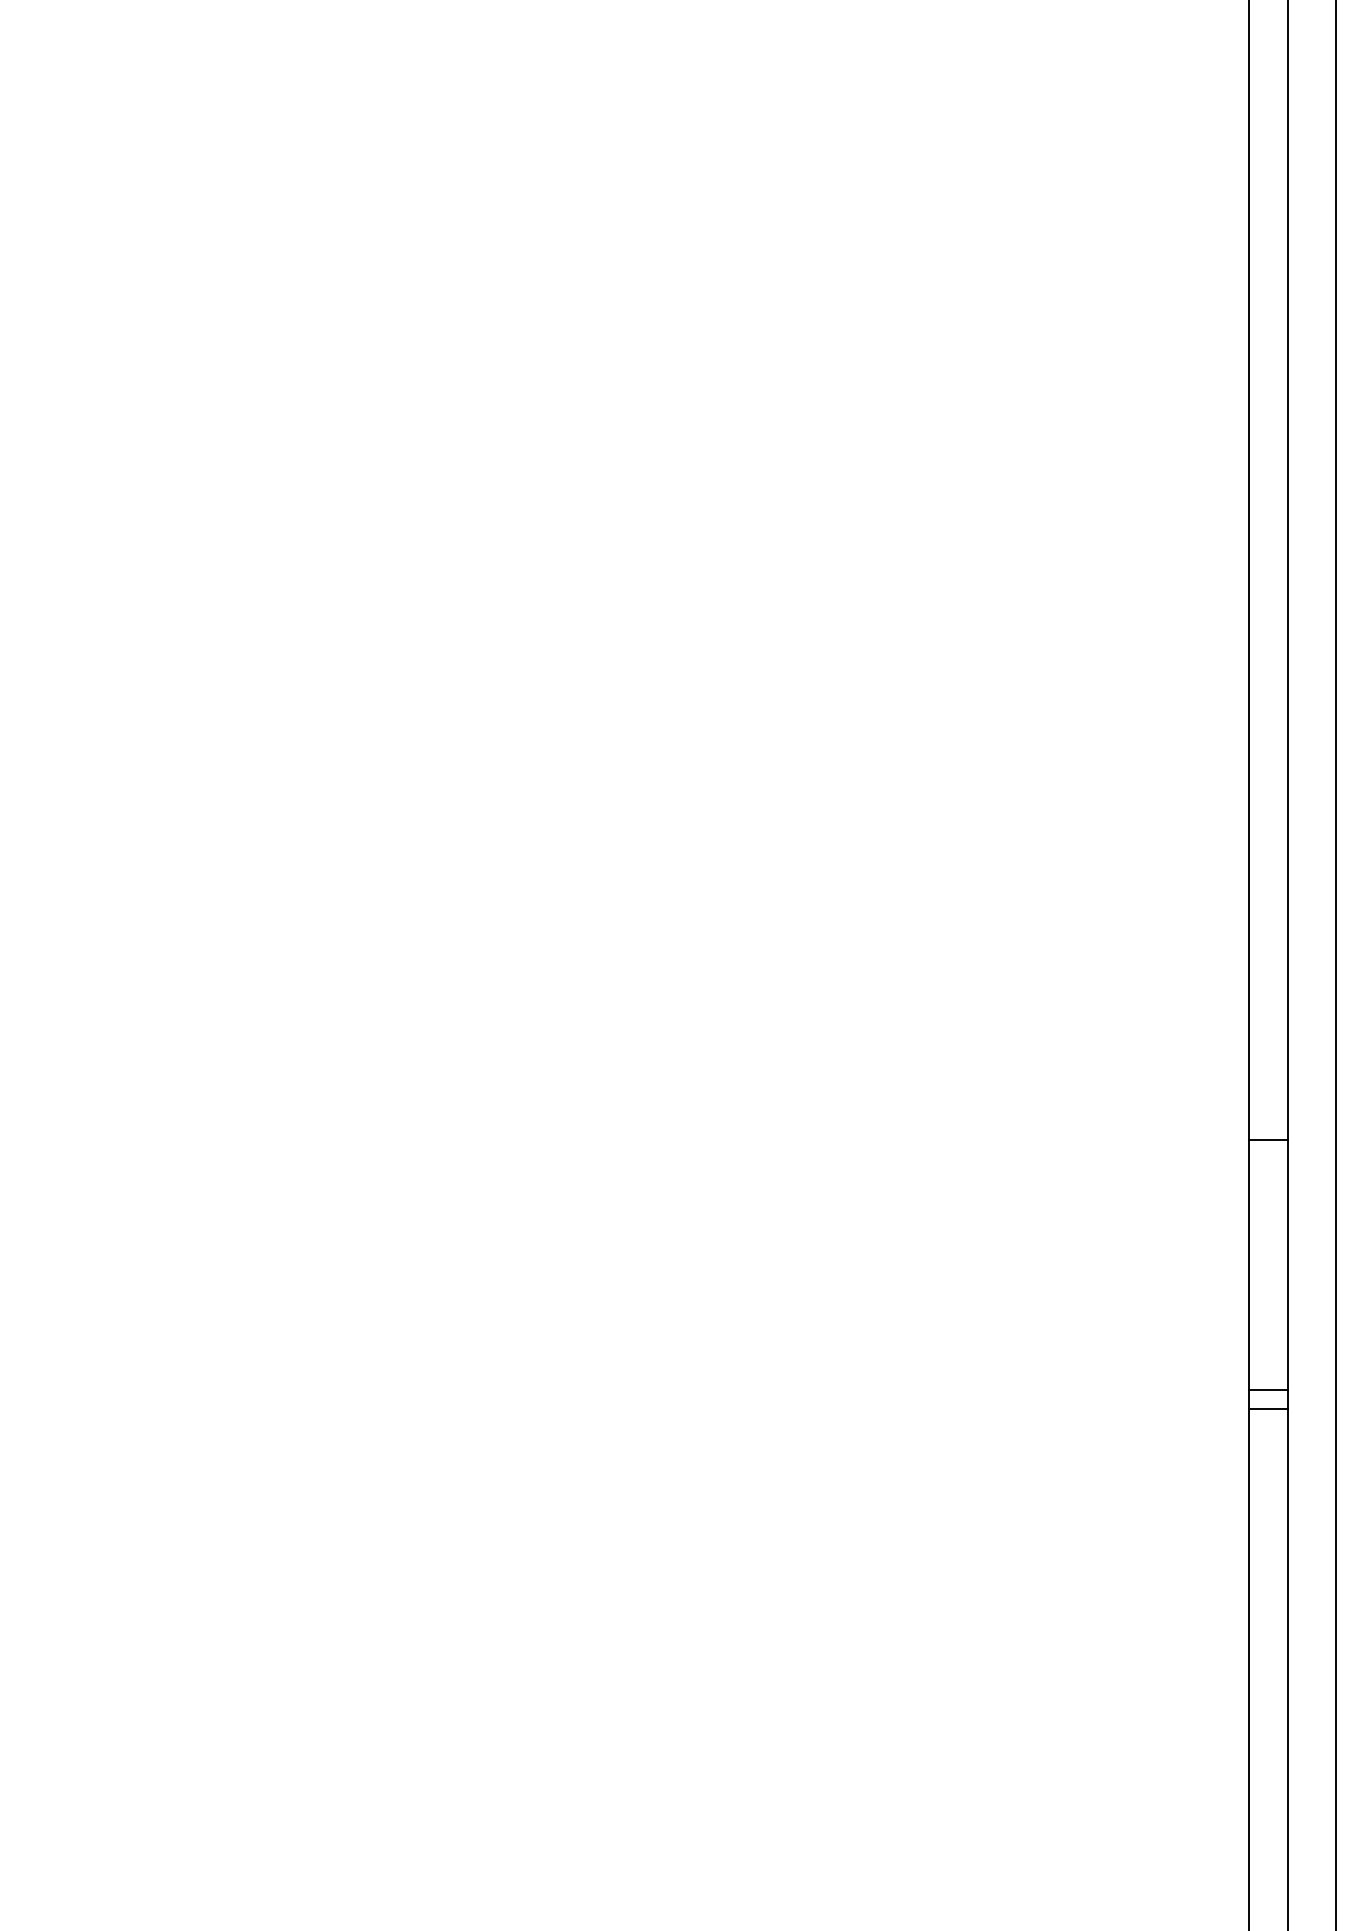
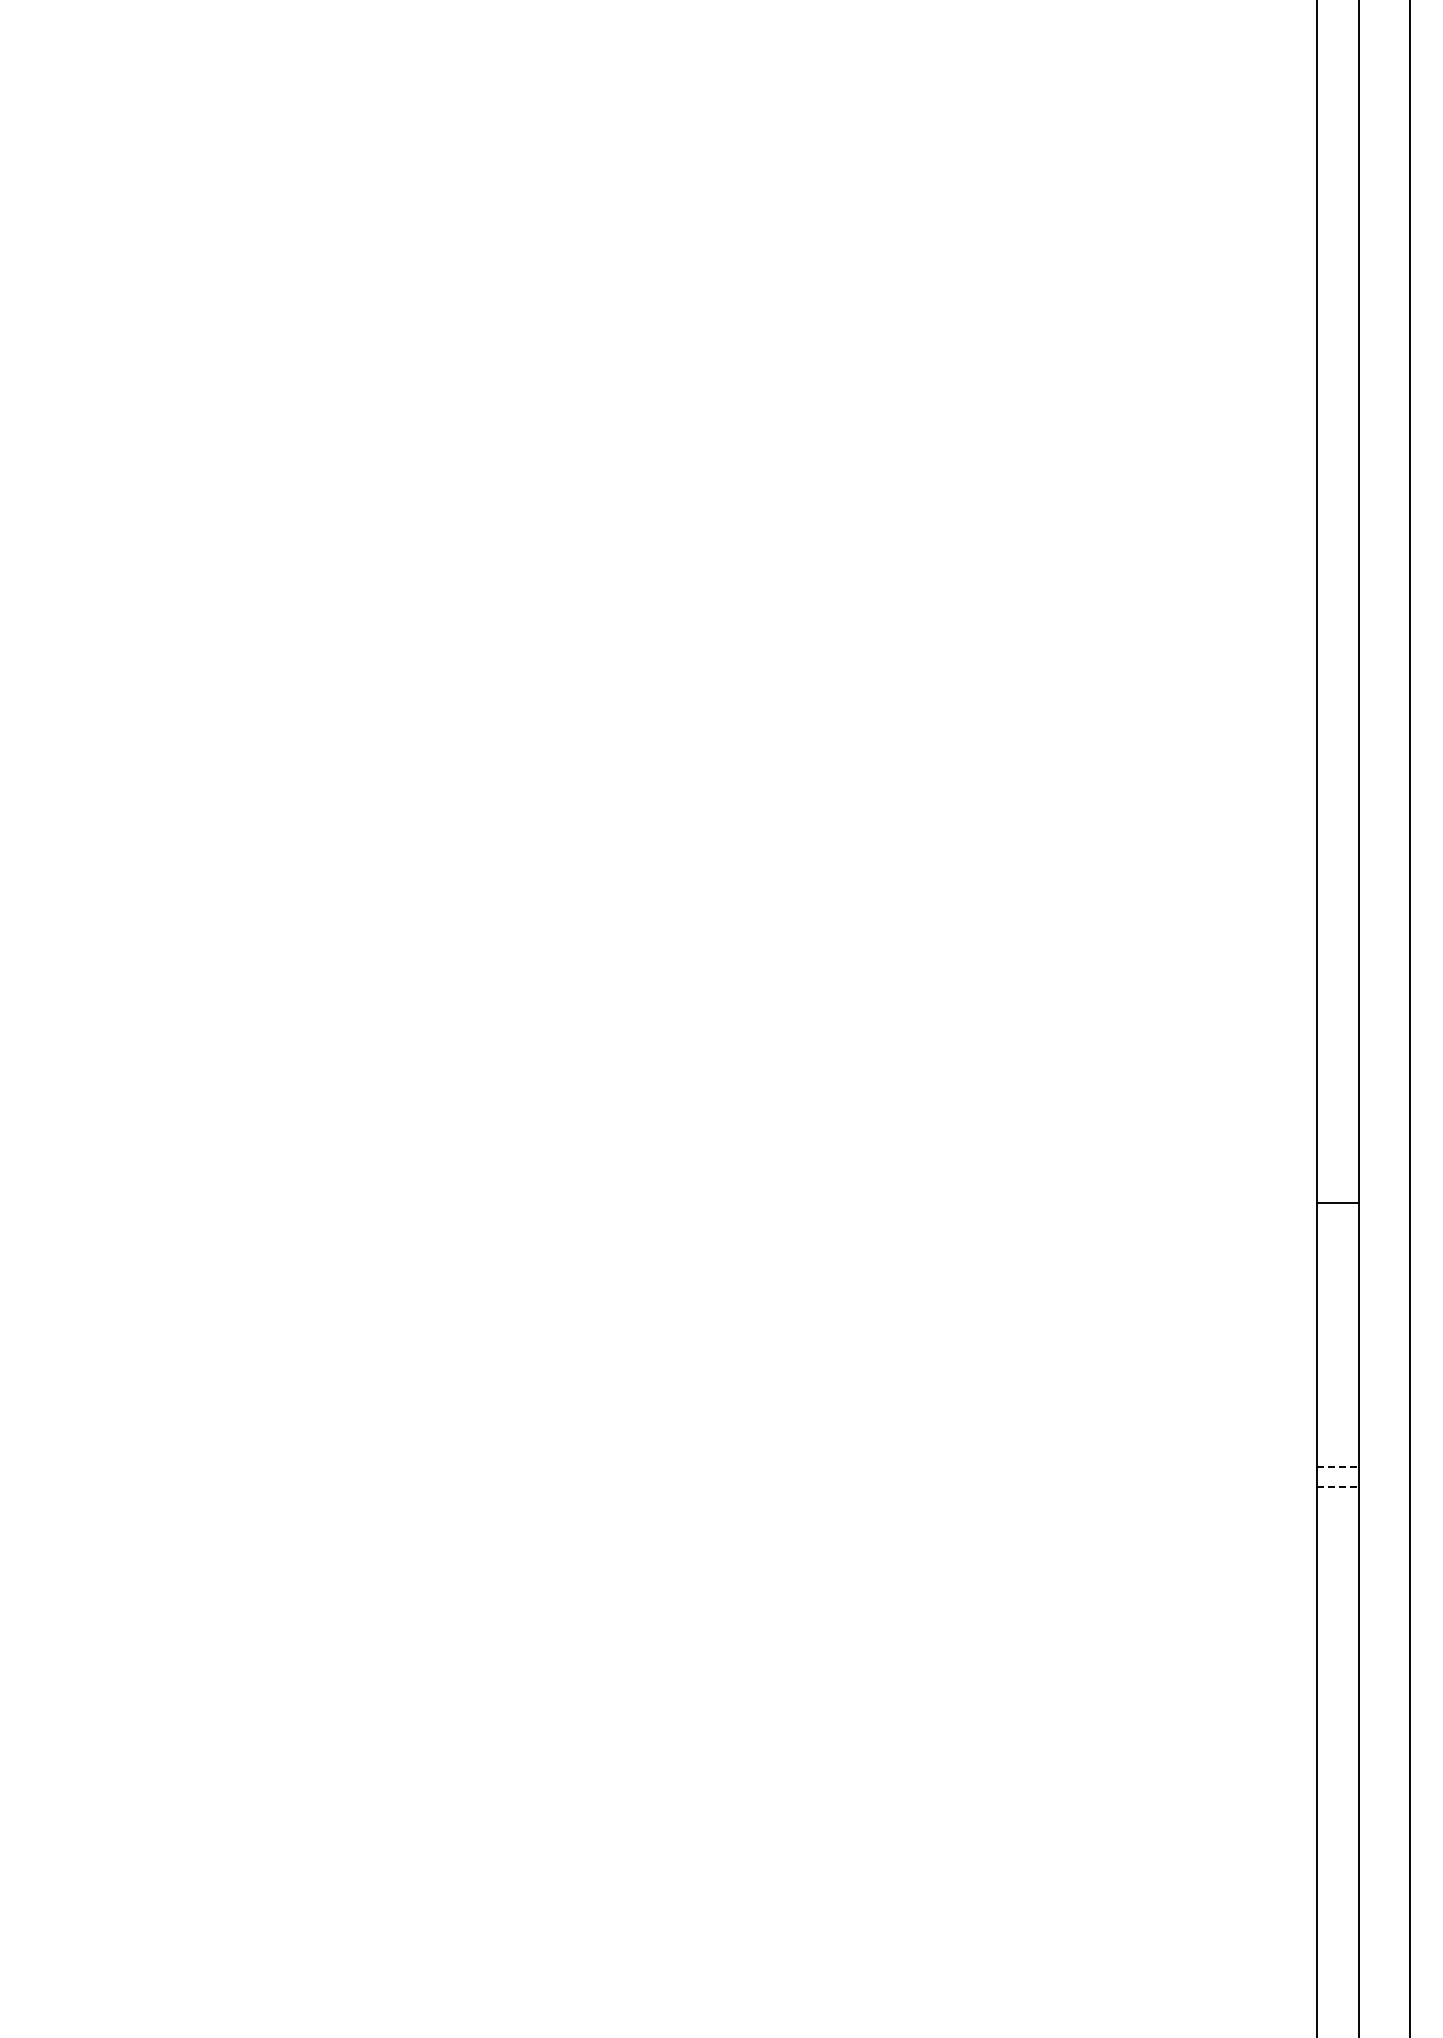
line: (1268, 1390) -> (1338, 1467), solid -> dashed
line: (1268, 1409) -> (1338, 1487), solid -> dashed

